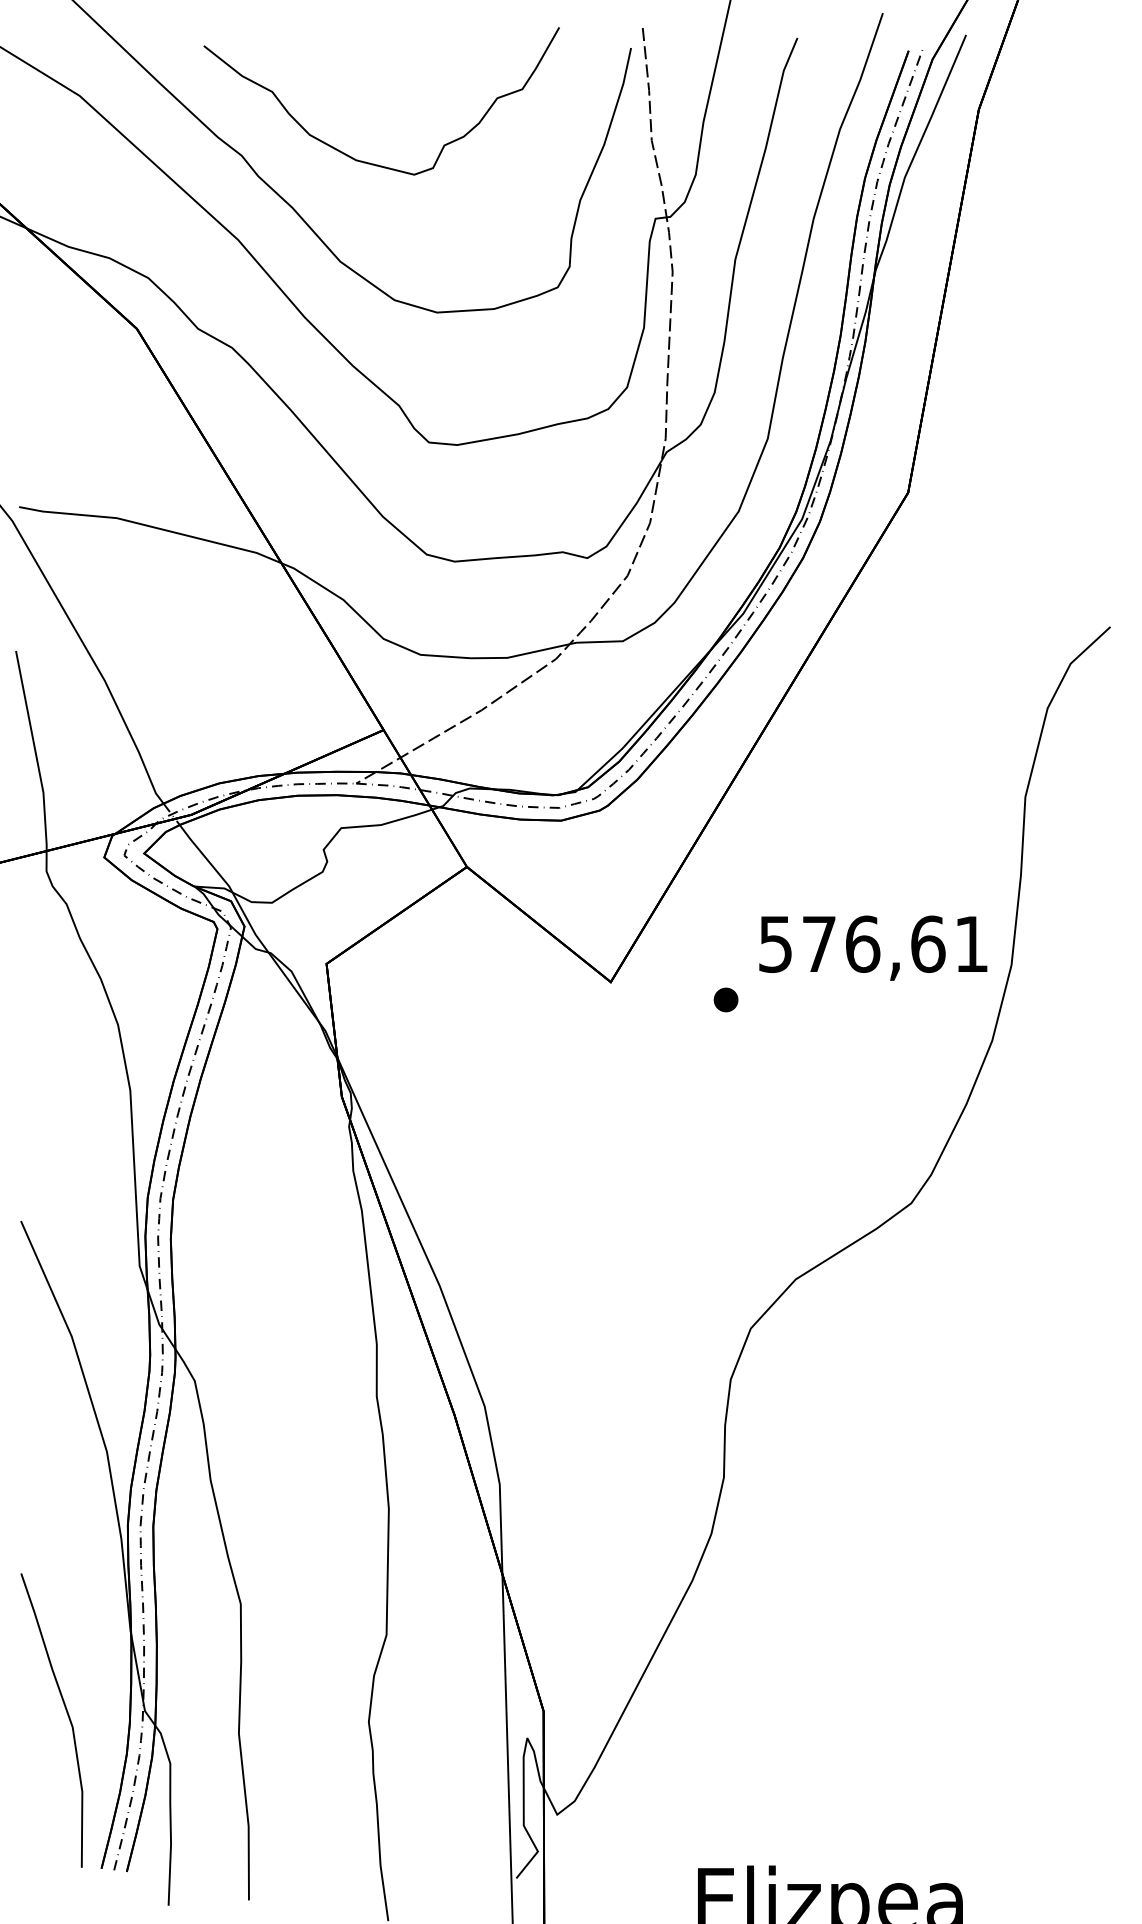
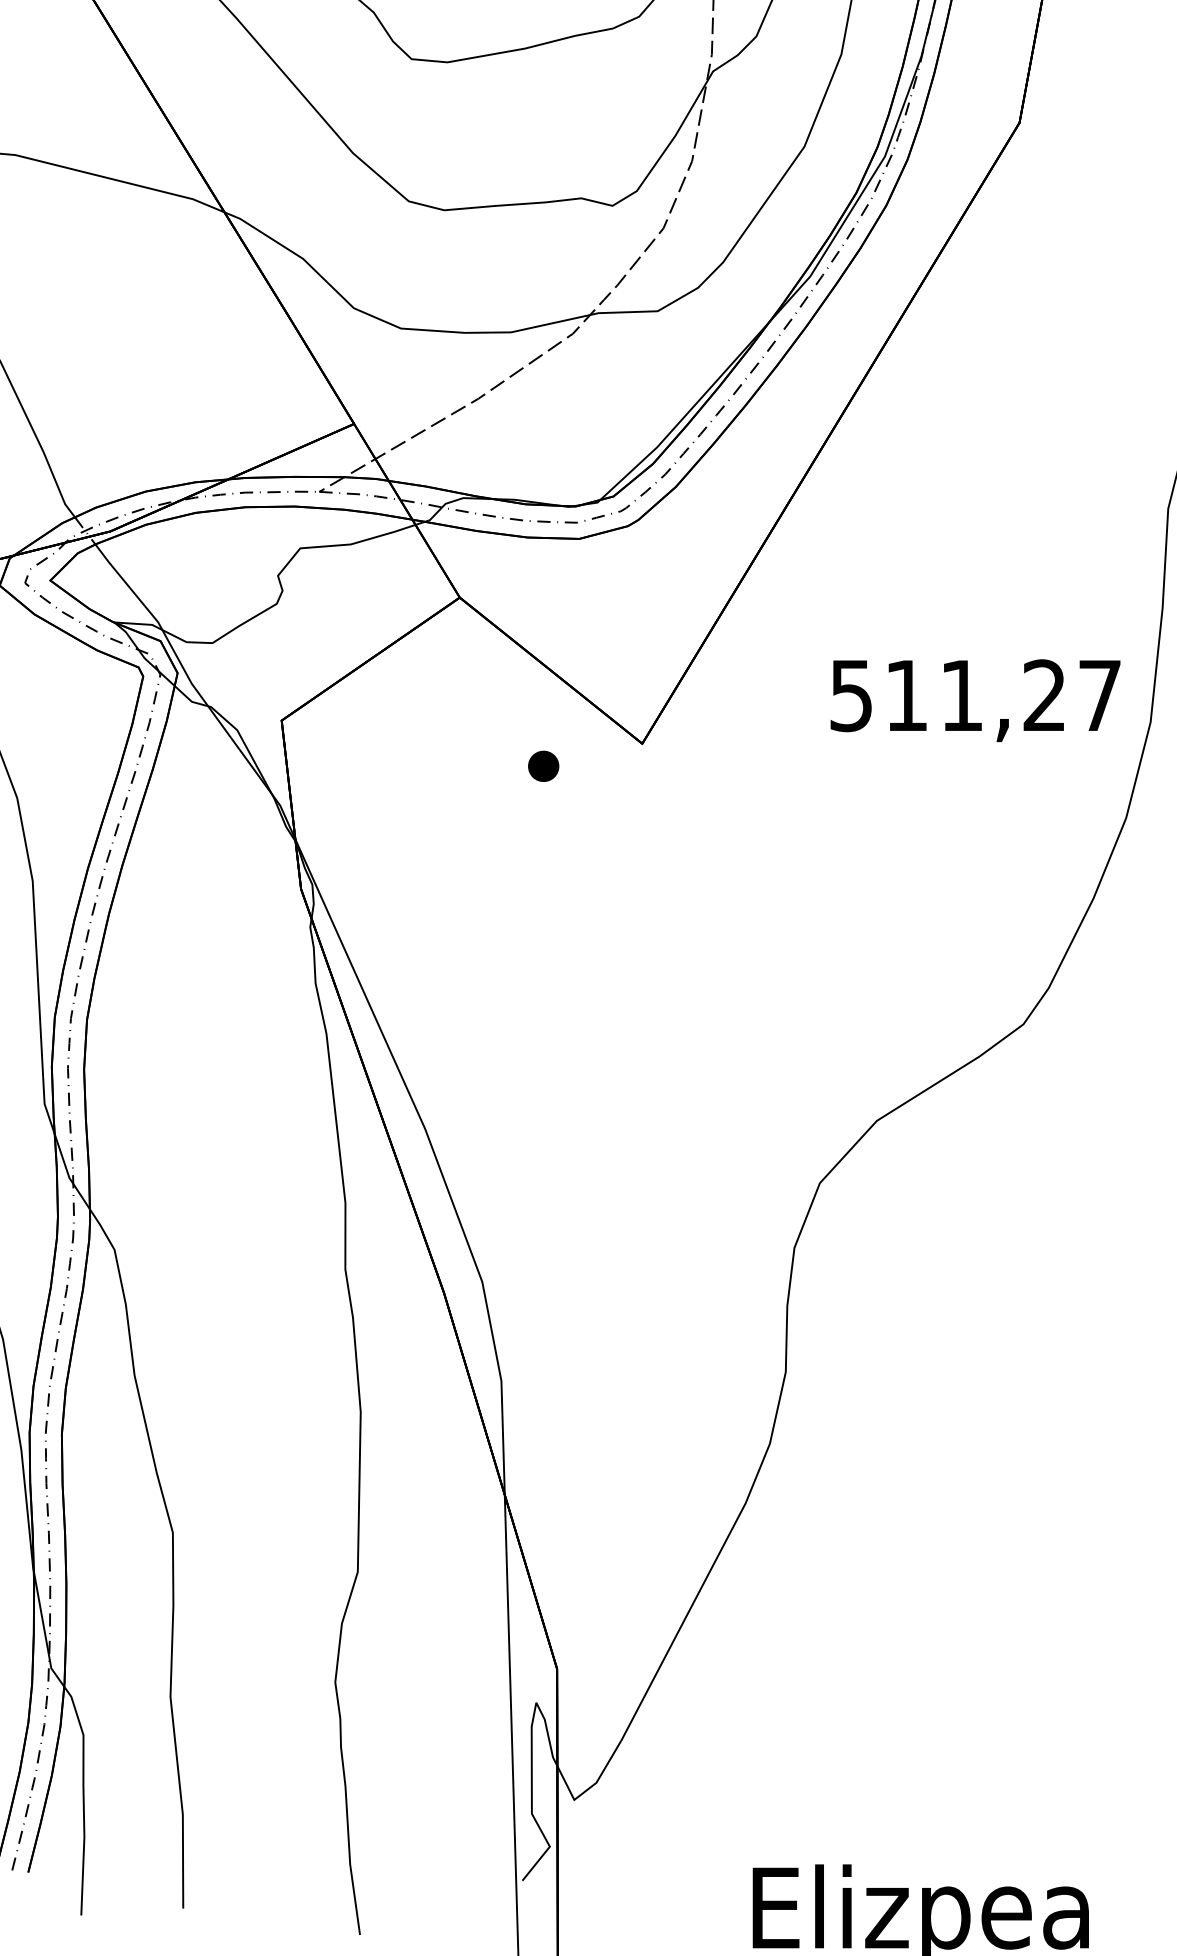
text: (895, 943) -> (1003, 694), 576,61 -> 511,27
part: (725, 999) -> (542, 765), moved

